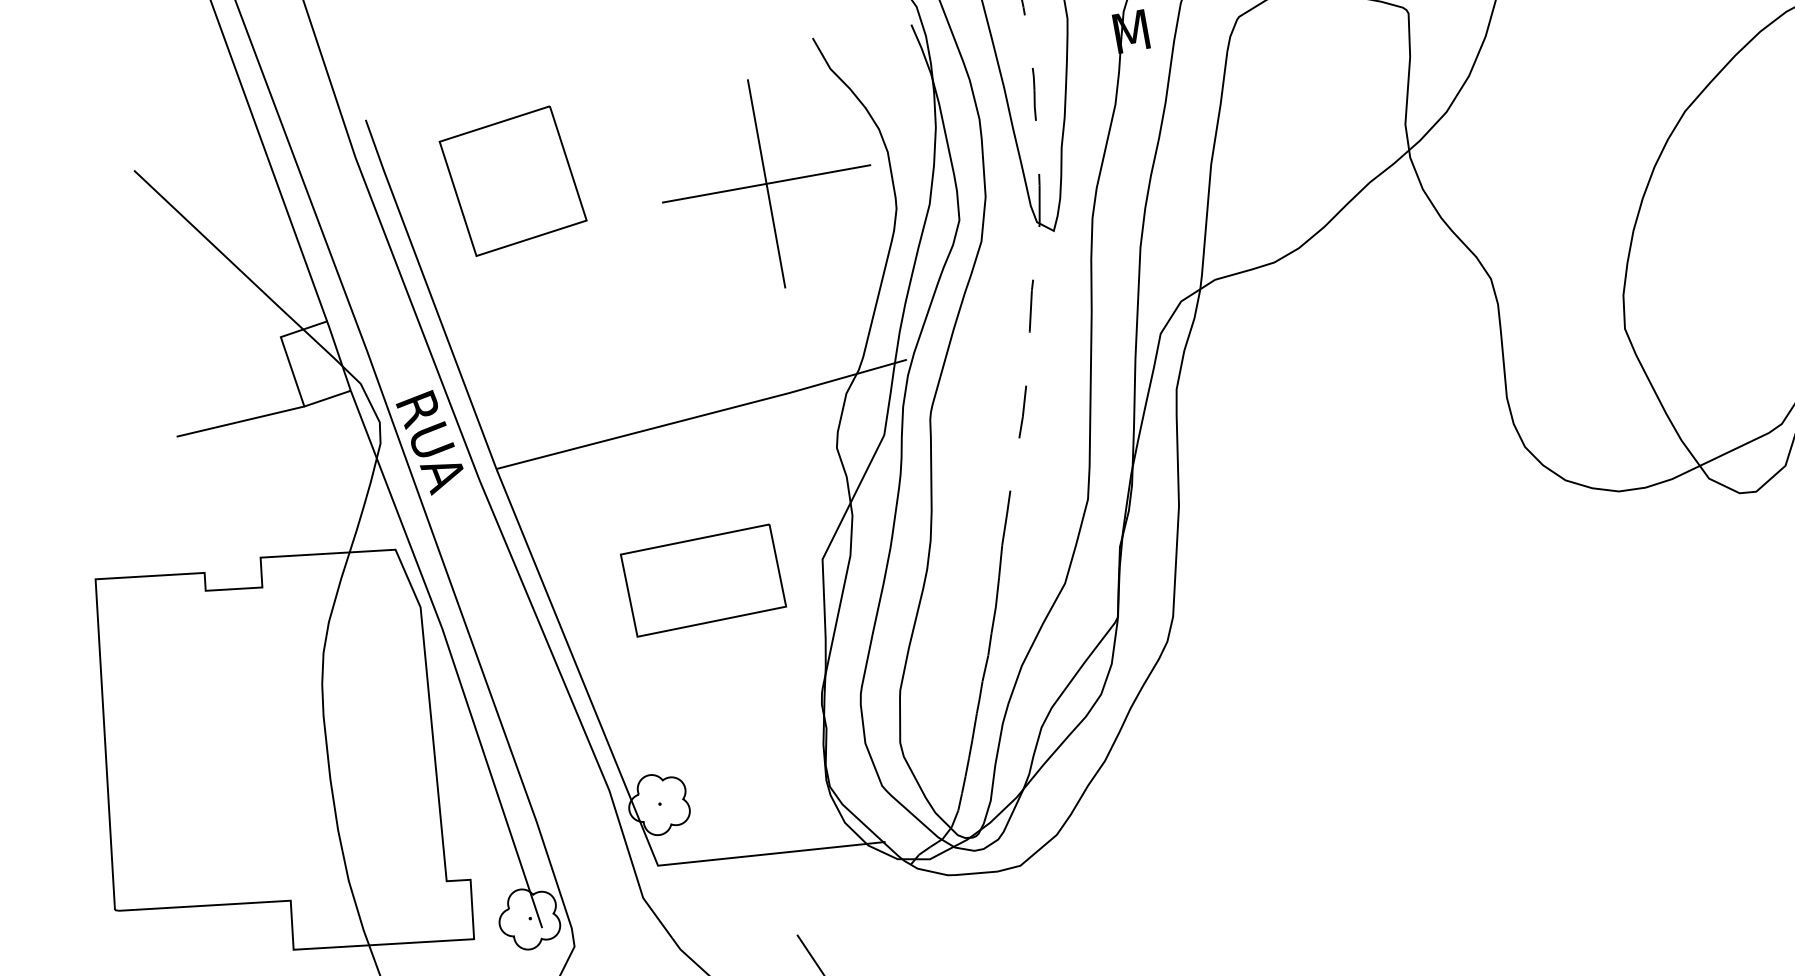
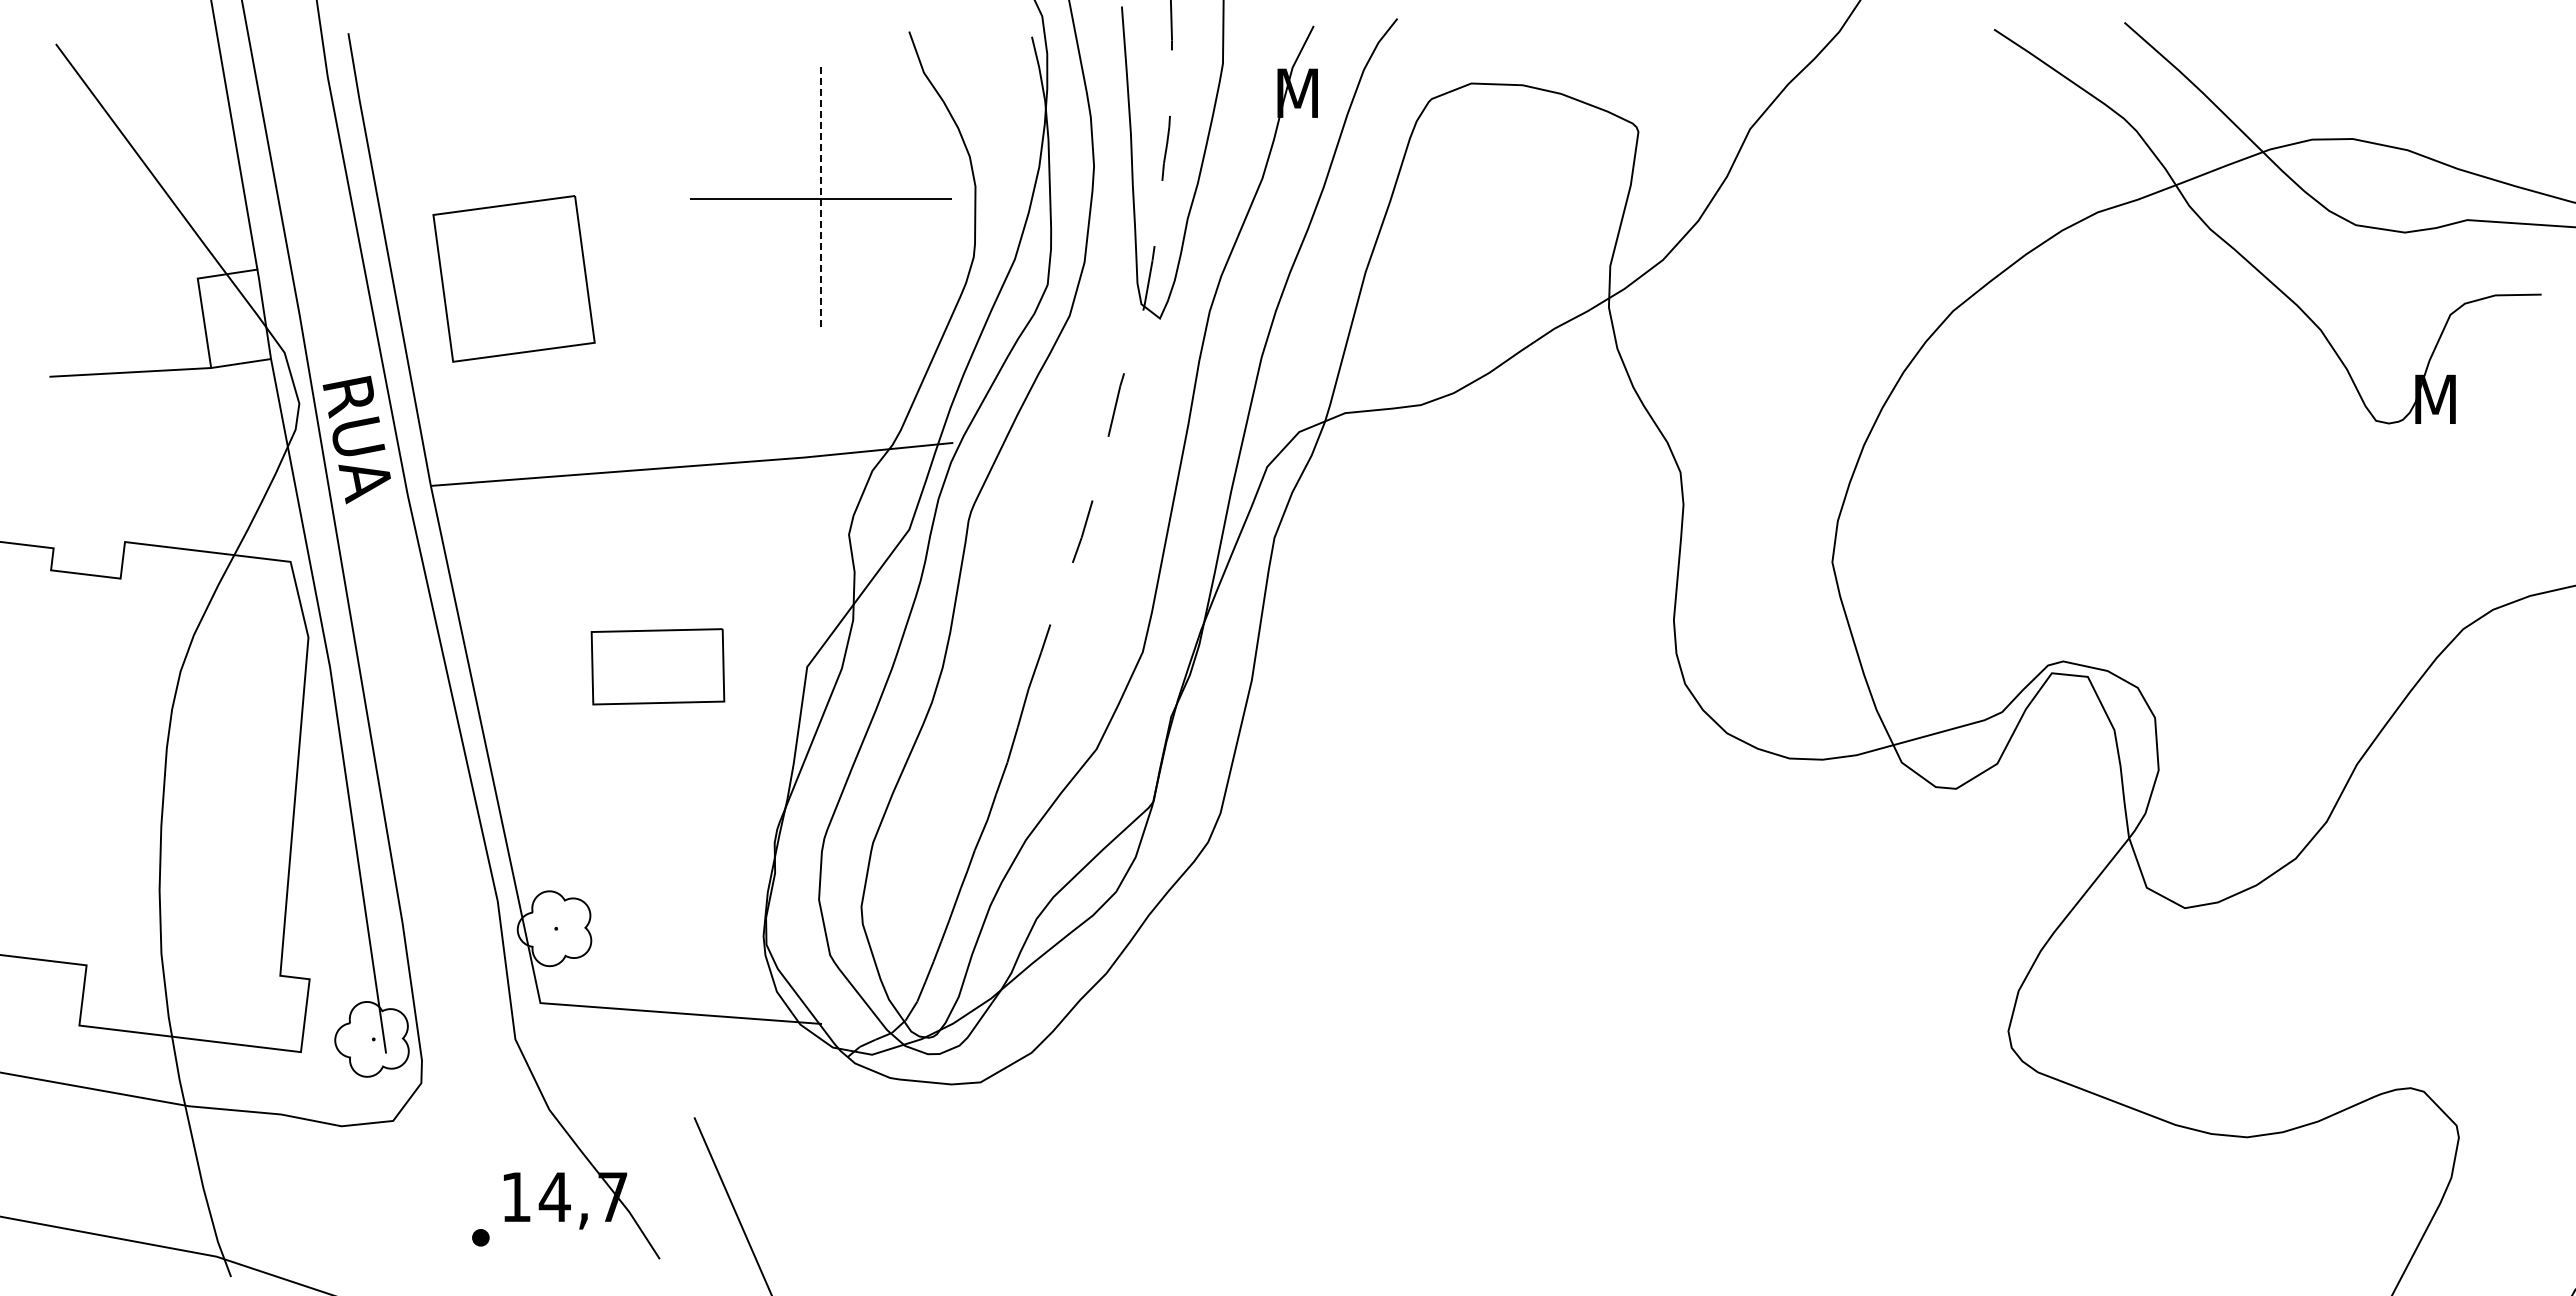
part: (512, 180) -> (513, 278), moved
line: (766, 184) -> (821, 199), solid -> dashed
part: (703, 580) -> (657, 666), size x0.7

